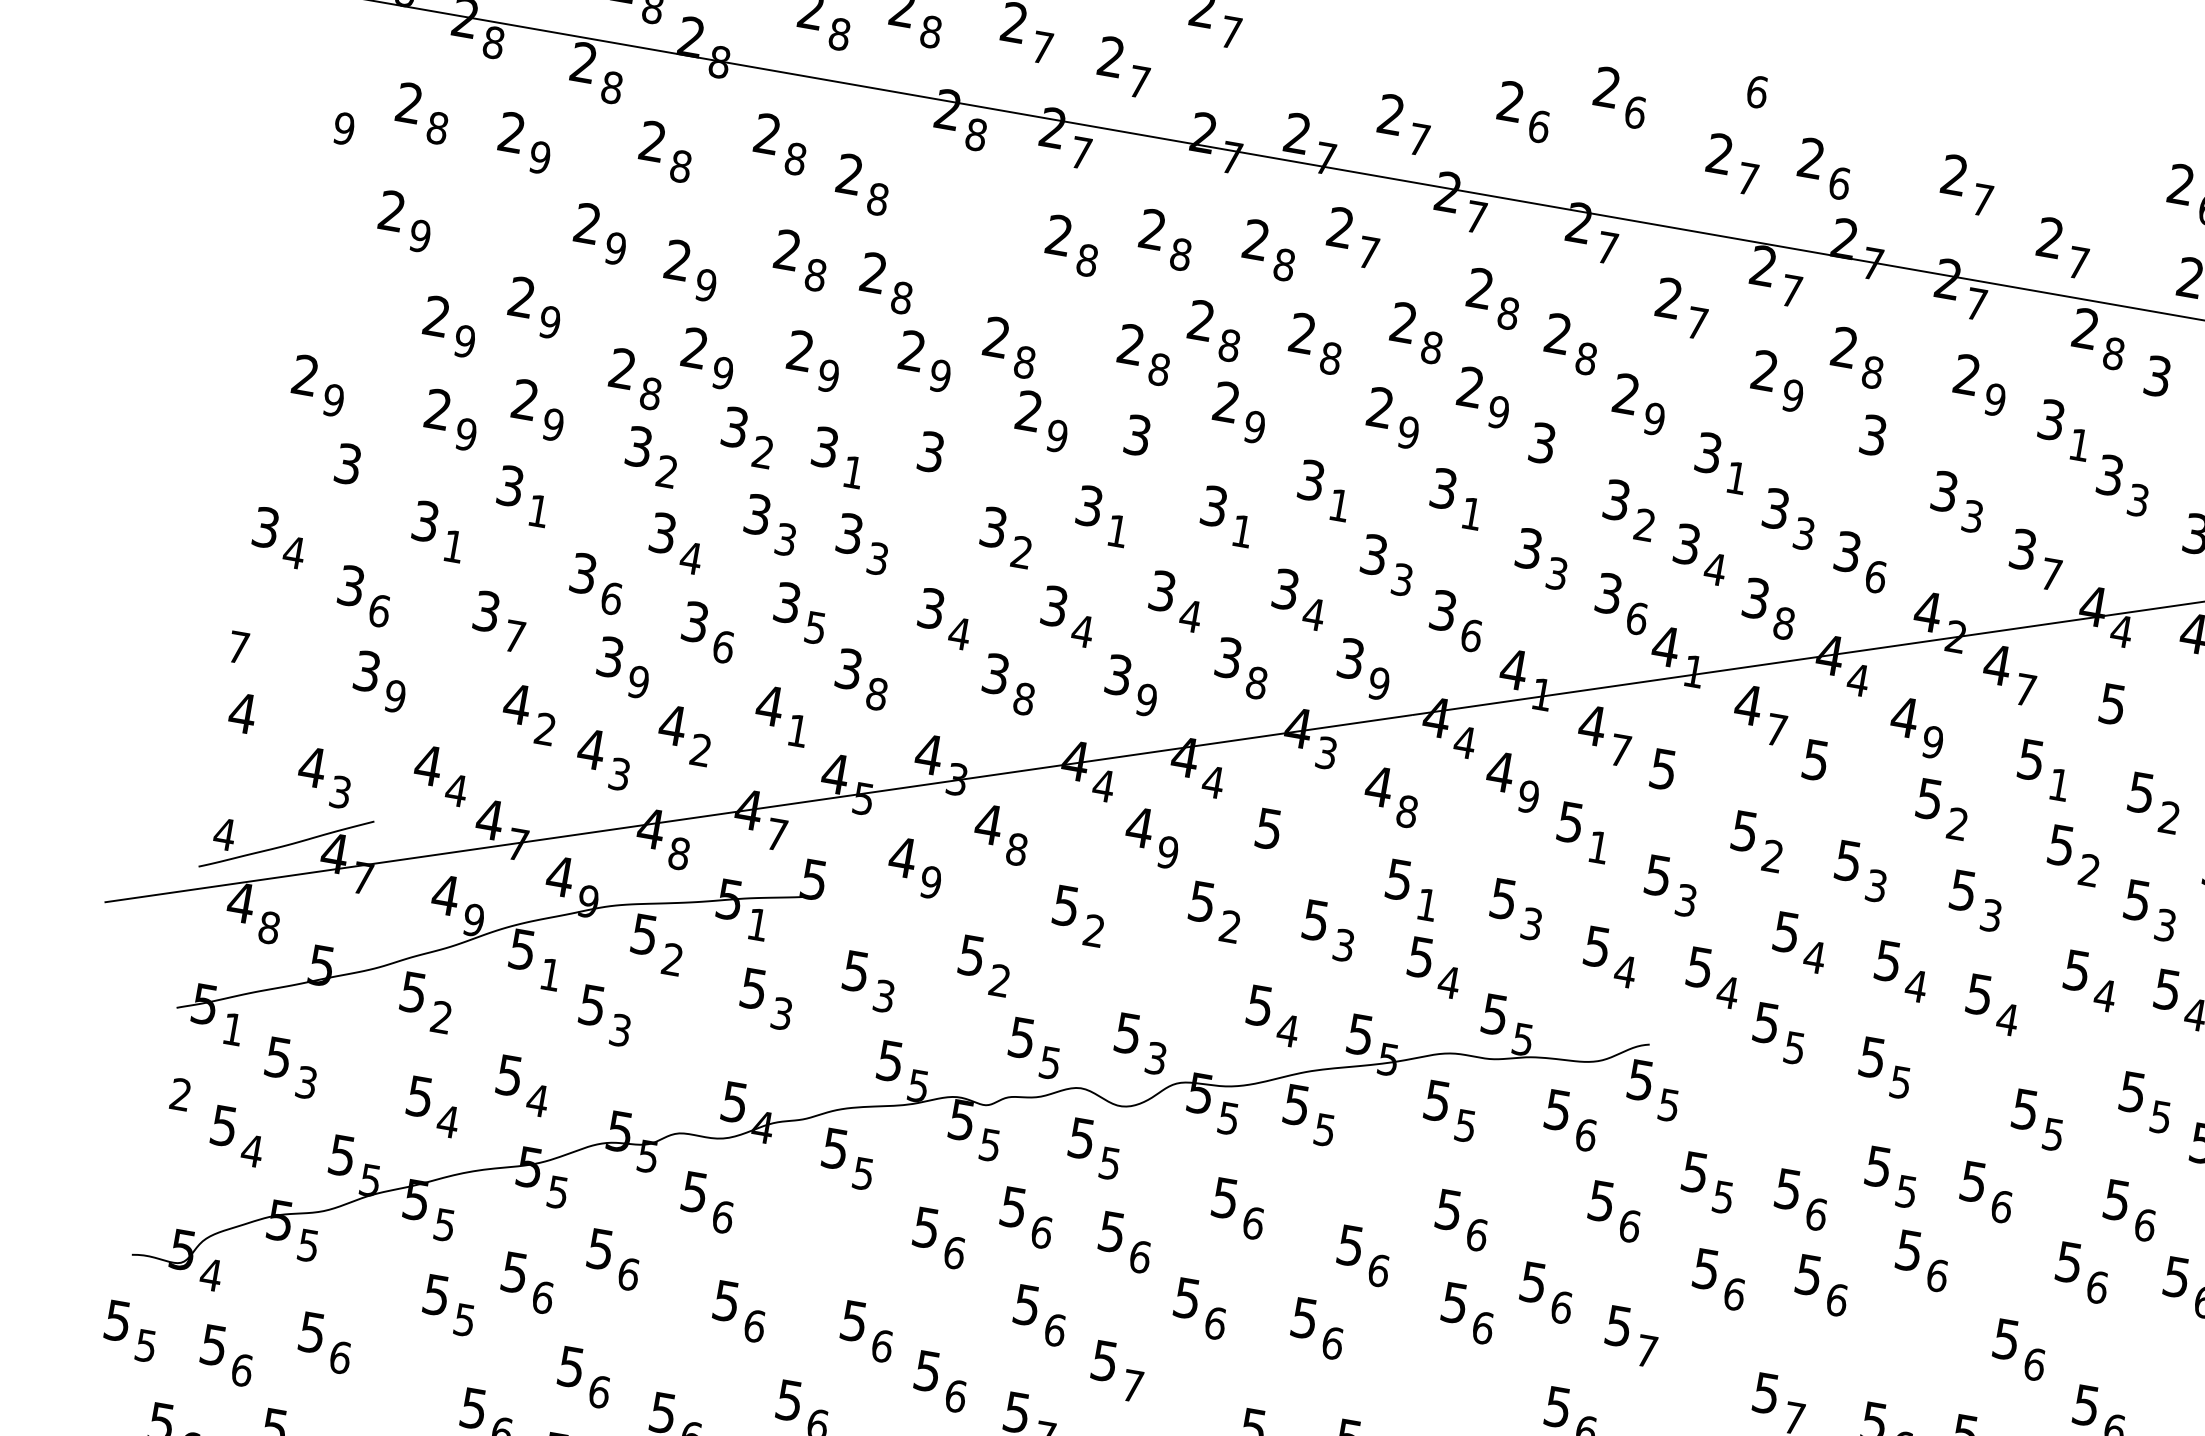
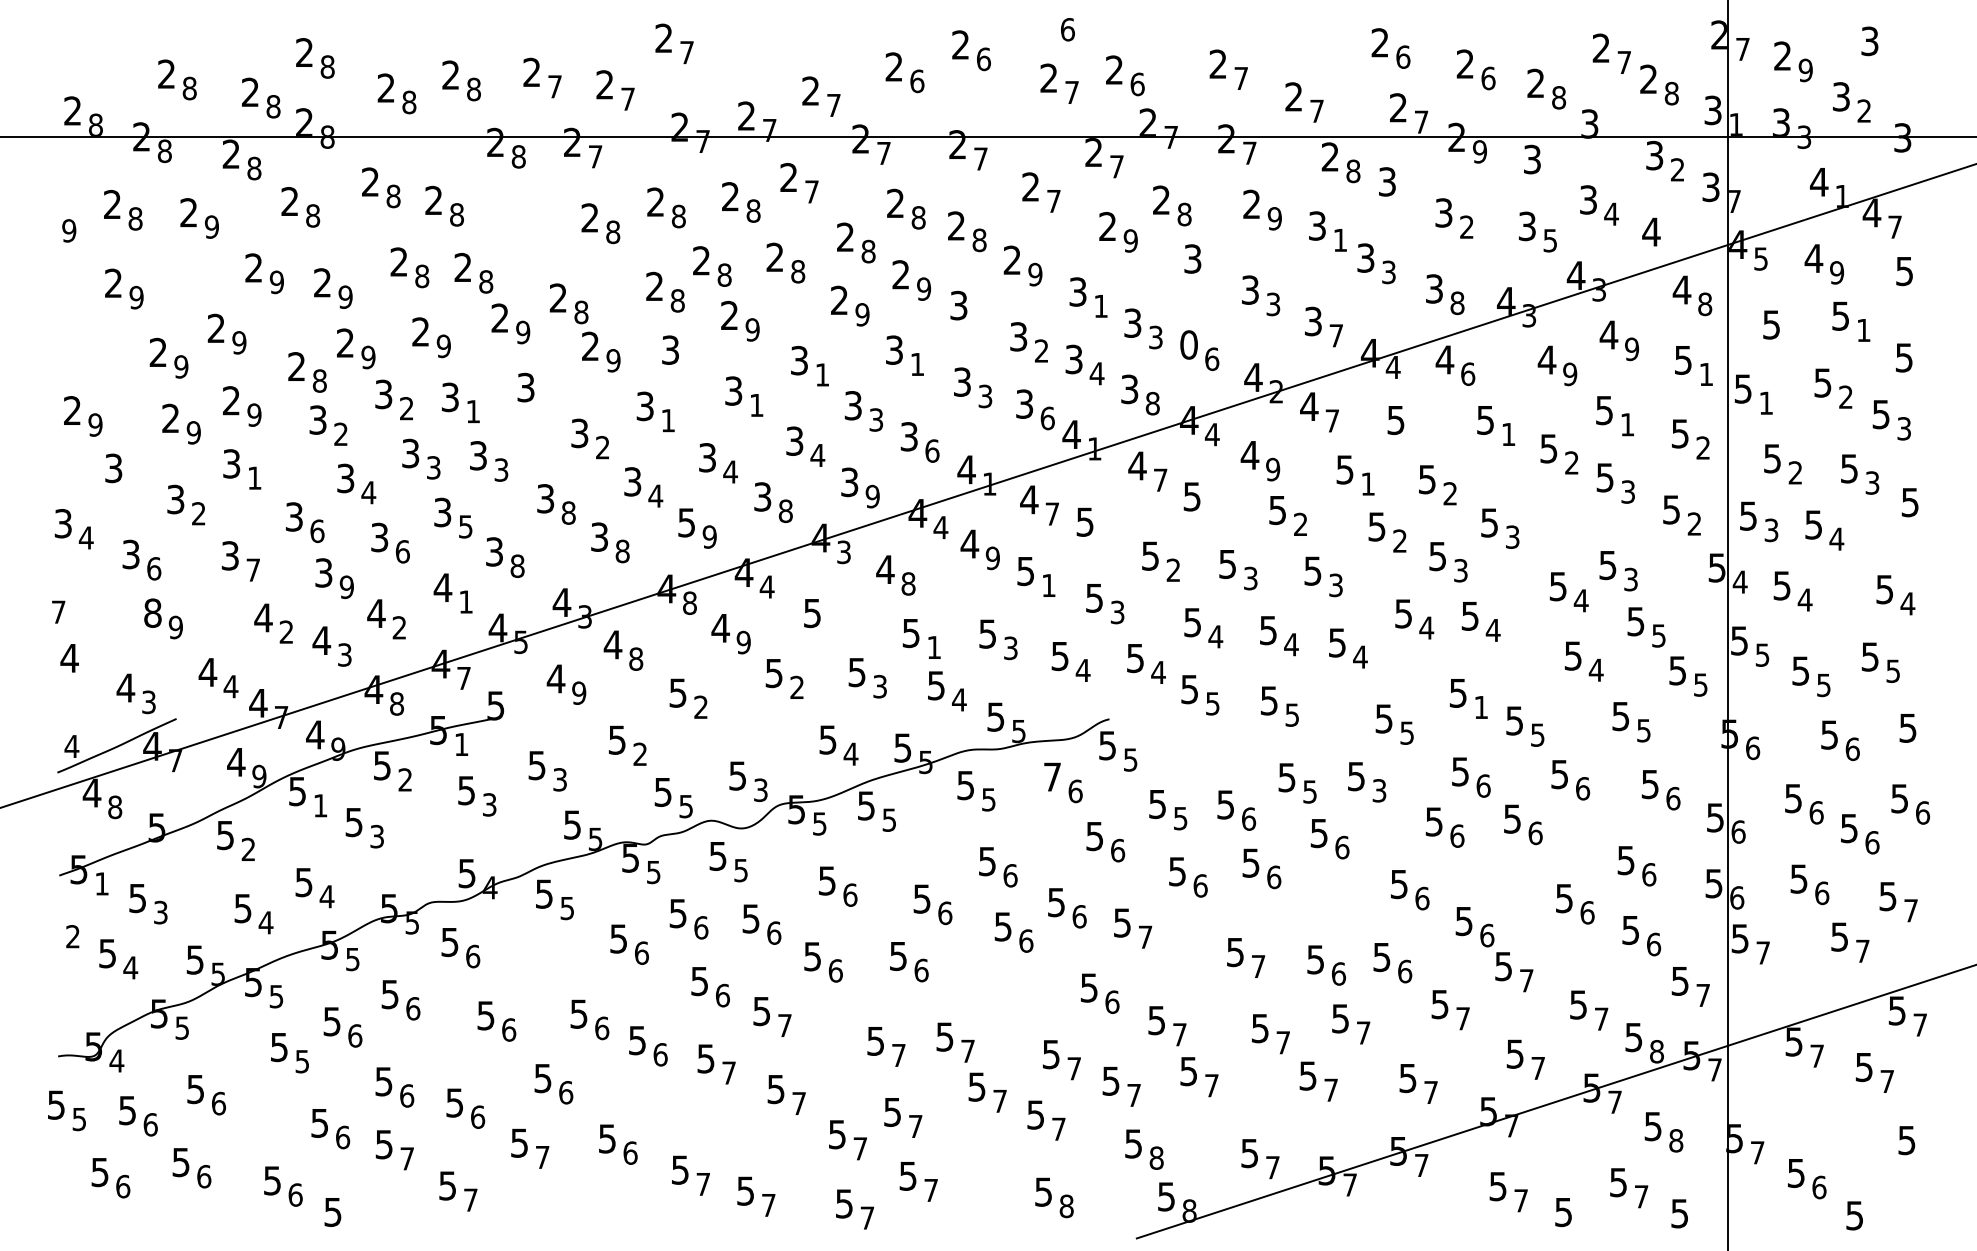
text: (453, 545) -> (198, 513), 1 -> 2
text: (1847, 551) -> (1188, 344), 3 -> 0
text: (959, 632) -> (568, 512), 4 -> 8
text: (366, 670) -> (152, 612), 3 -> 8
text: (1118, 674) -> (686, 522), 3 -> 5
text: (1103, 784) -> (689, 602), 4 -> 8
text: (1558, 1109) -> (1052, 776), 5 -> 7
text: (2159, 1117) -> (1480, 707), 5 -> 1
text: (2001, 1206) -> (1379, 790), 6 -> 3

